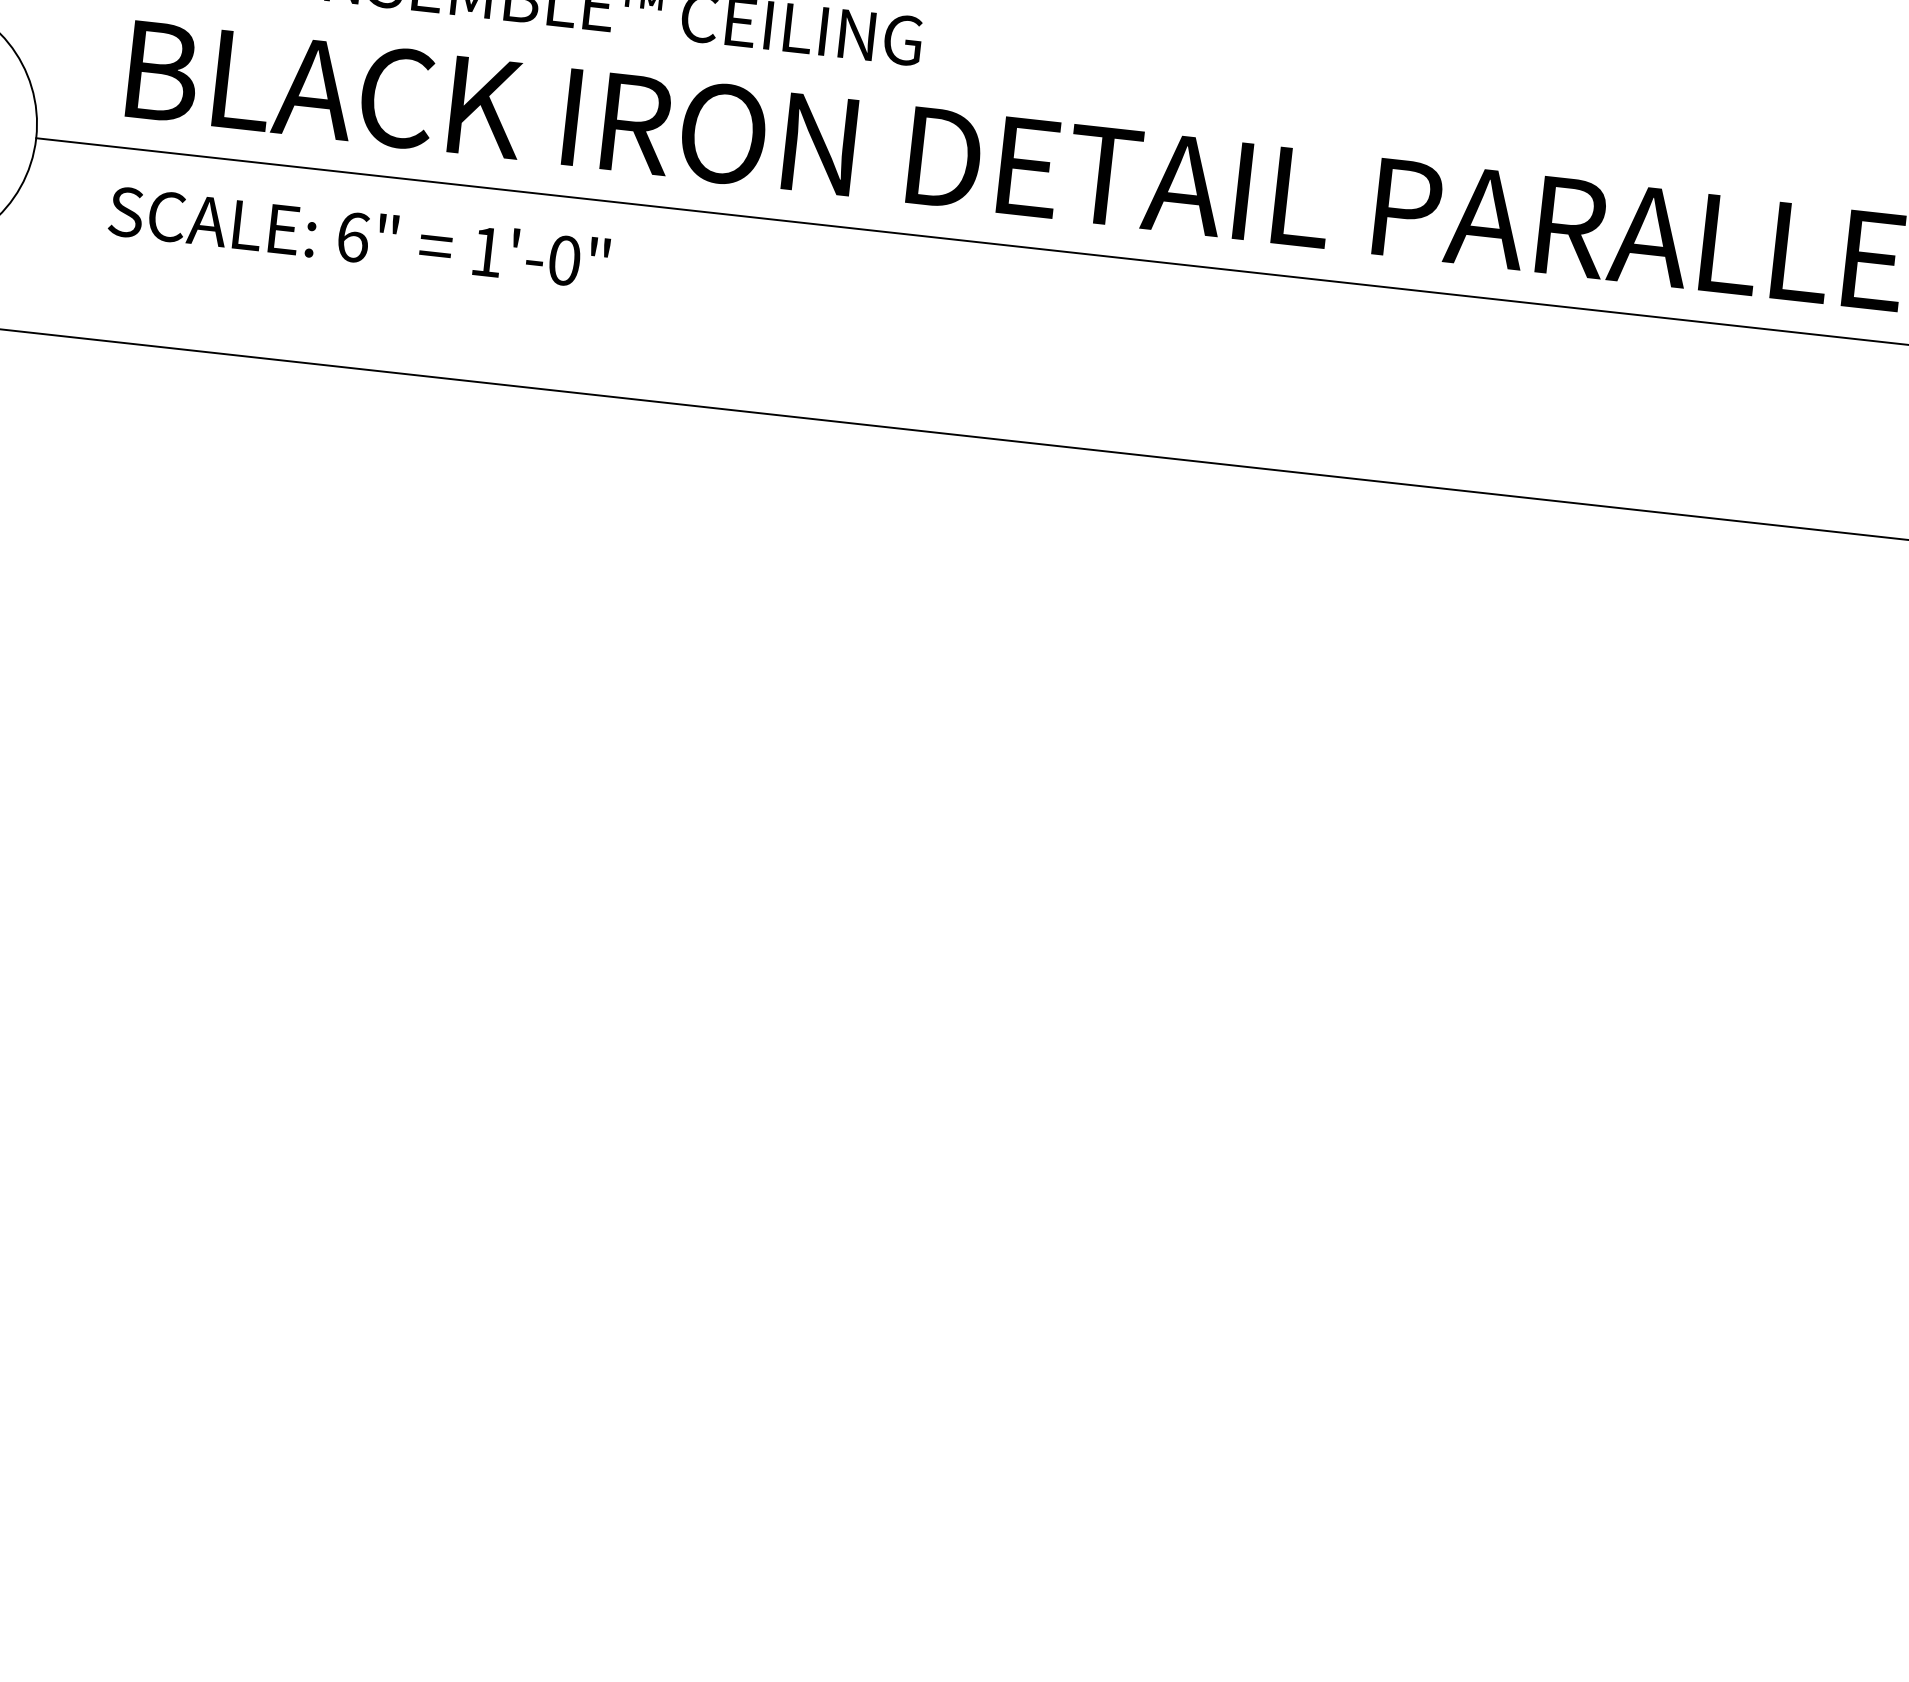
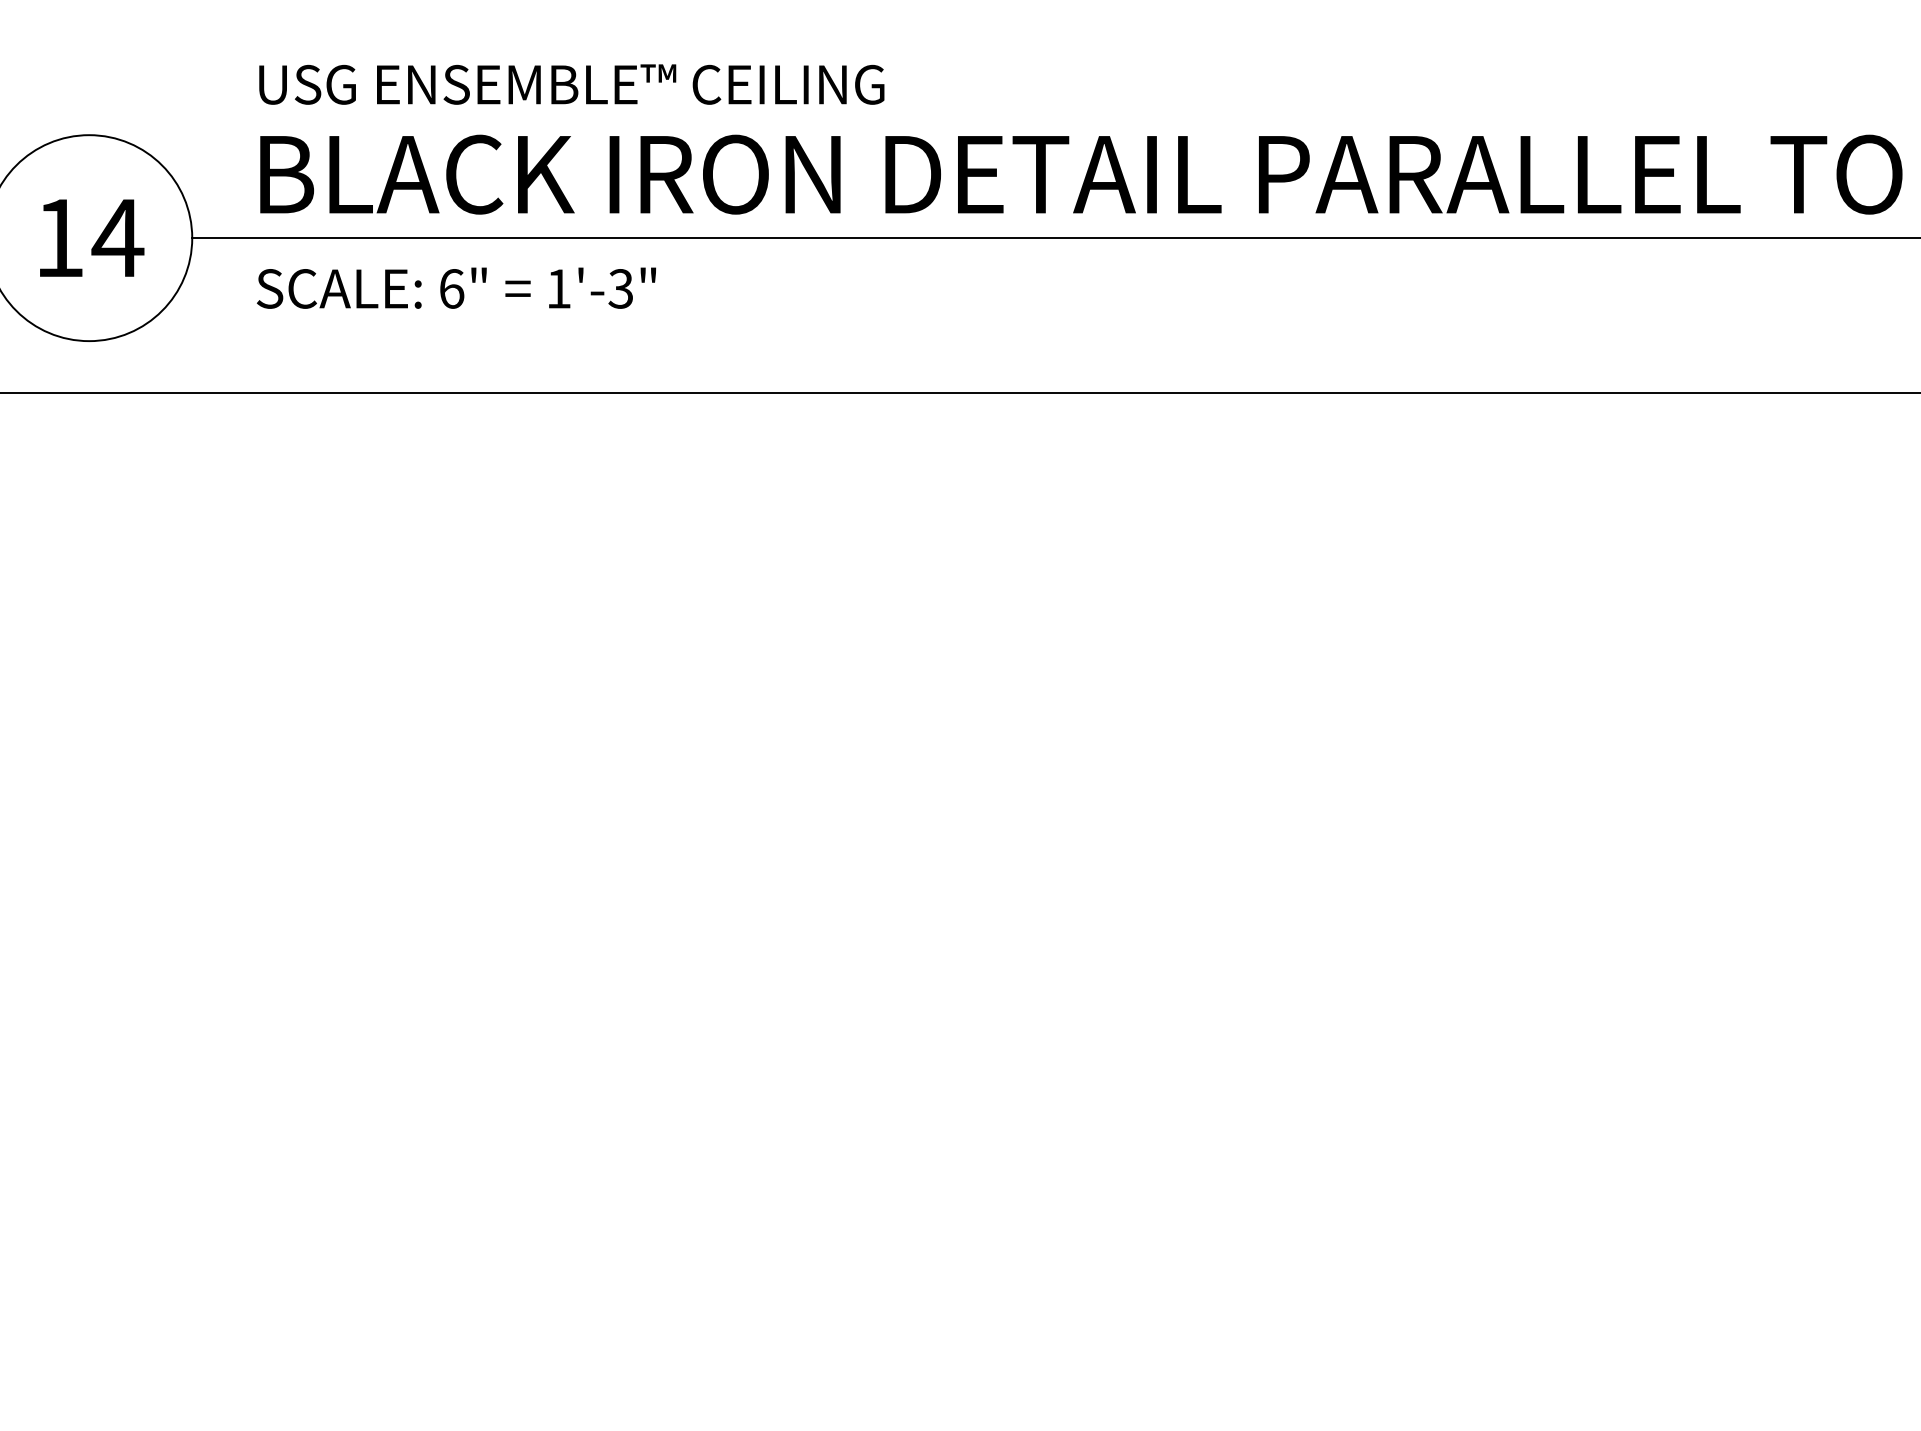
text: (563, 260) -> (620, 288), 1'-0" -> 1'-3"

